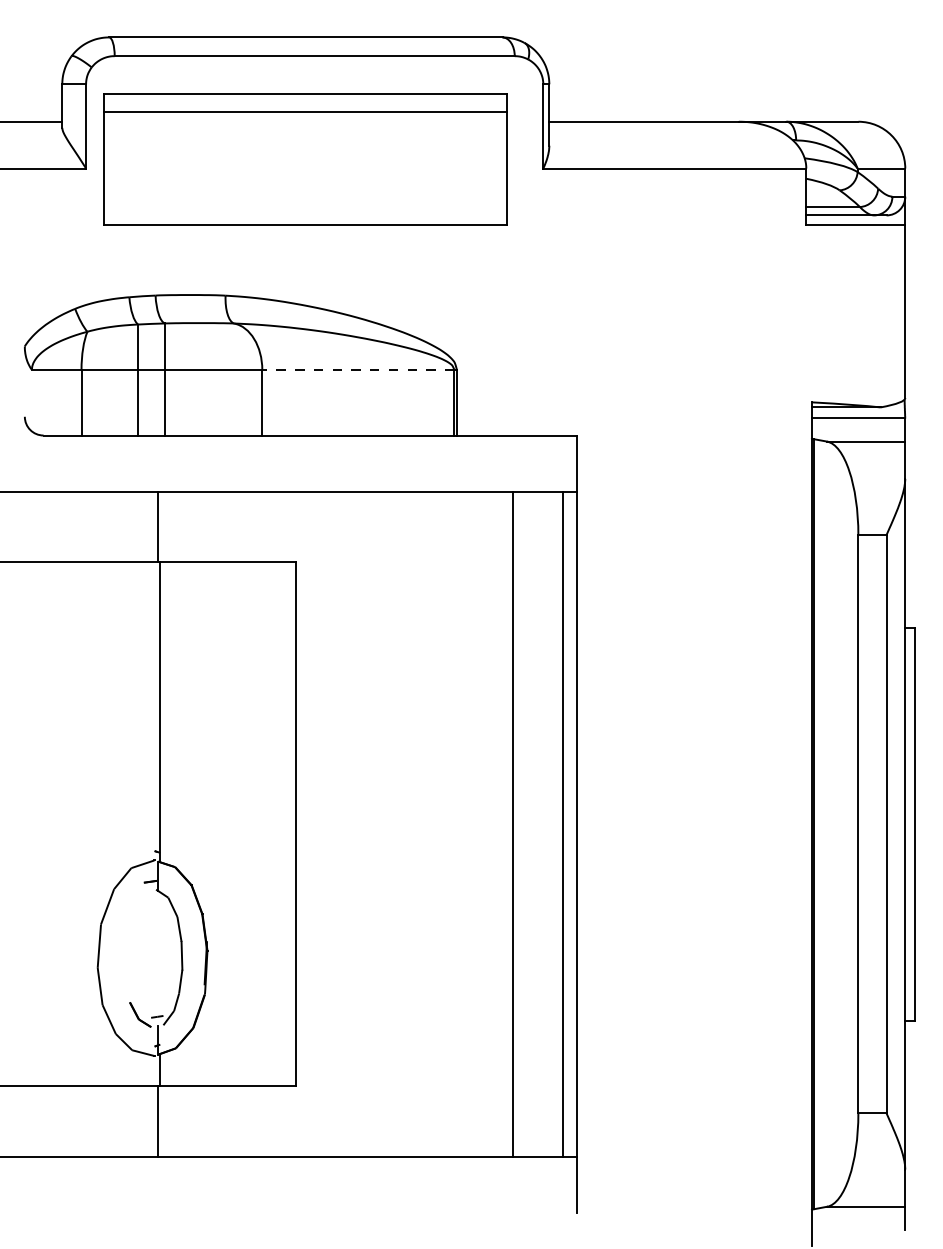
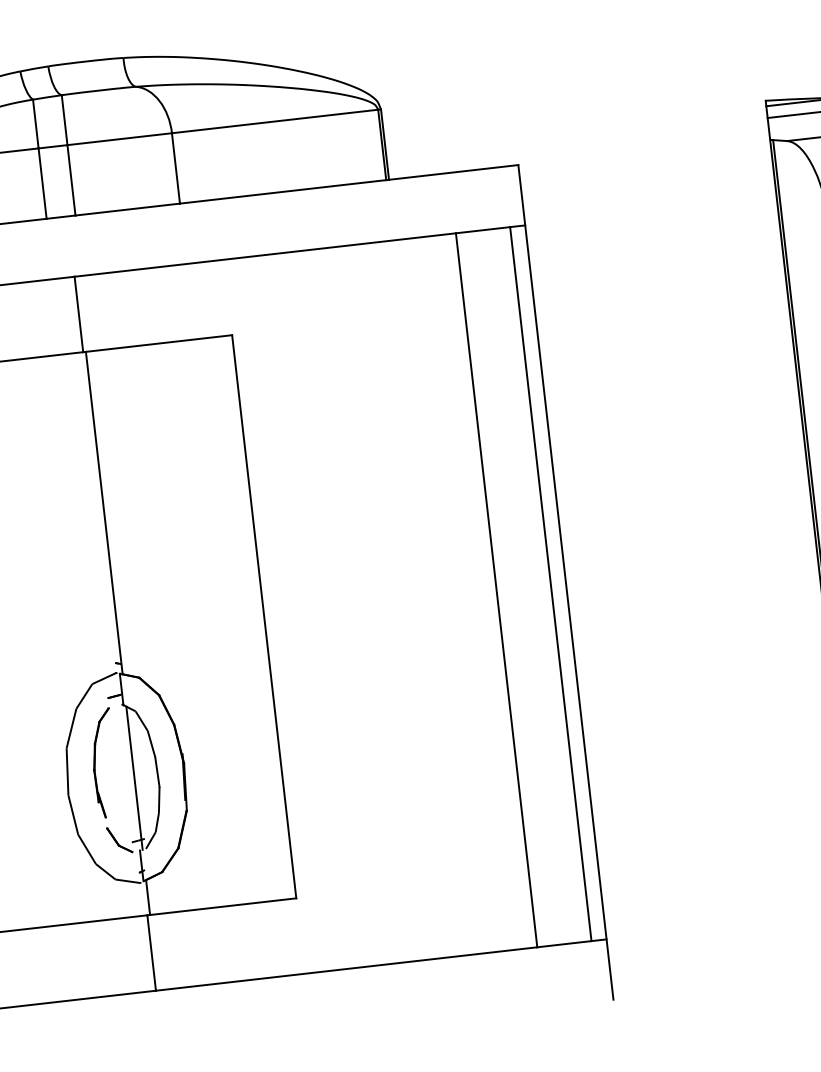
line: (357, 369) -> (274, 121), dashed -> solid
part: (126, 941) -> (96, 763), added
line: (160, 958) -> (134, 777), added

